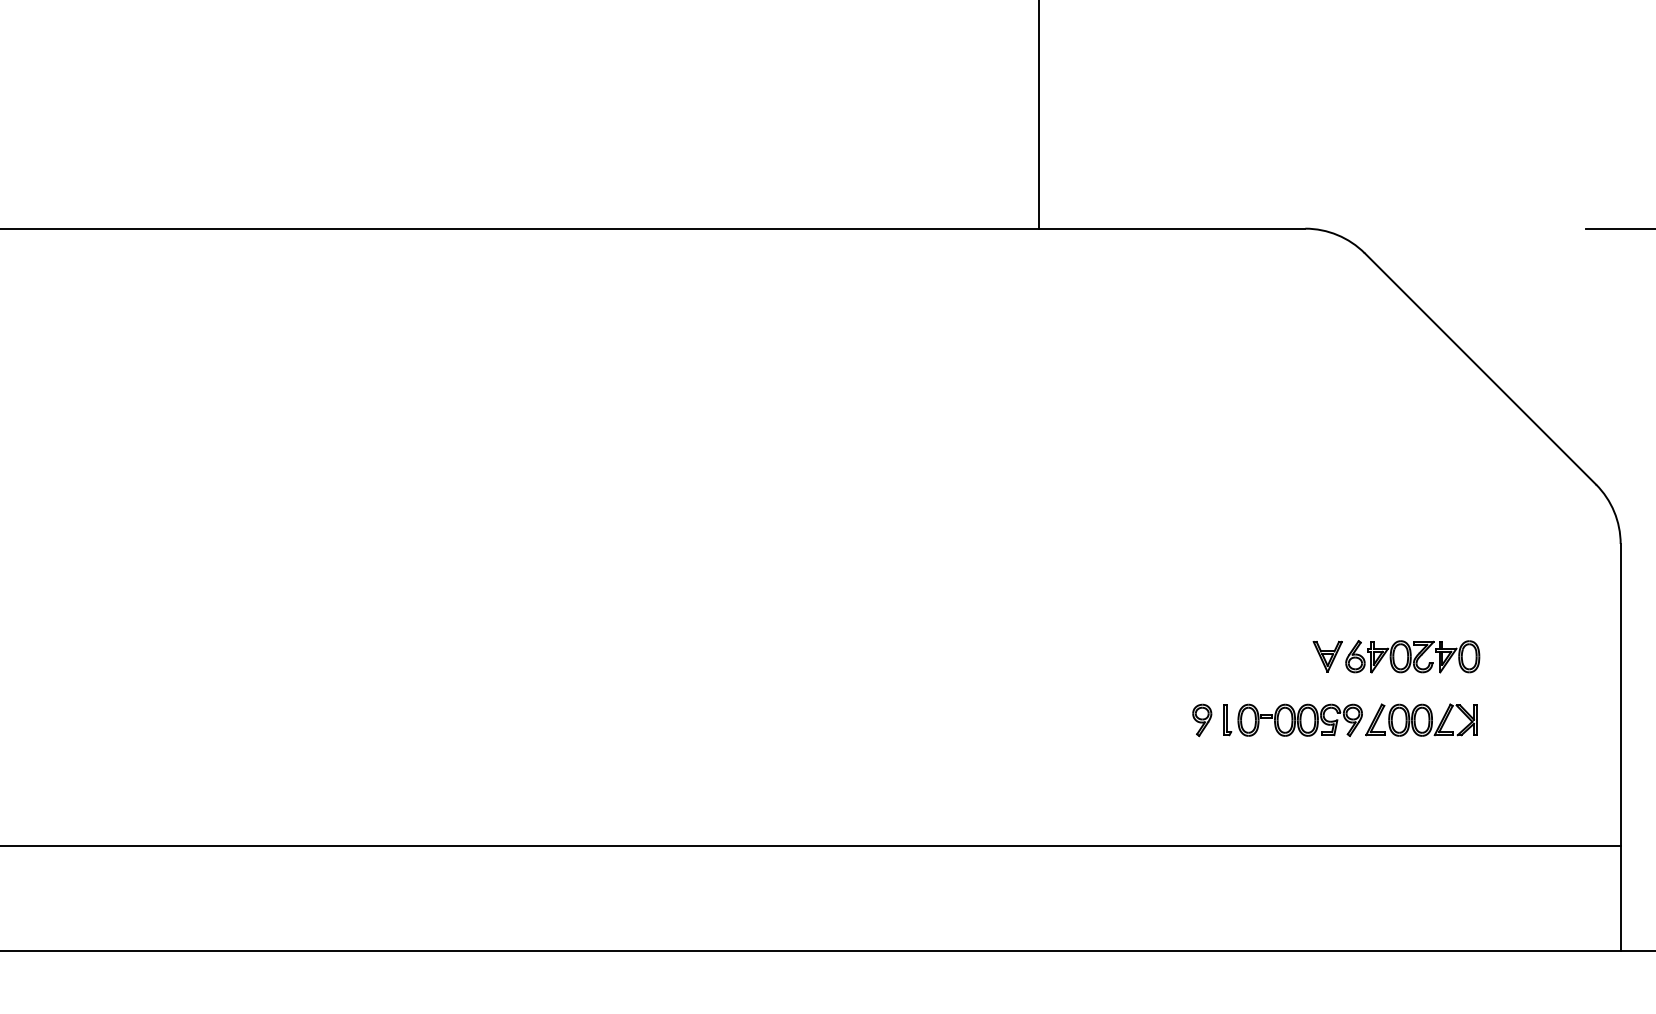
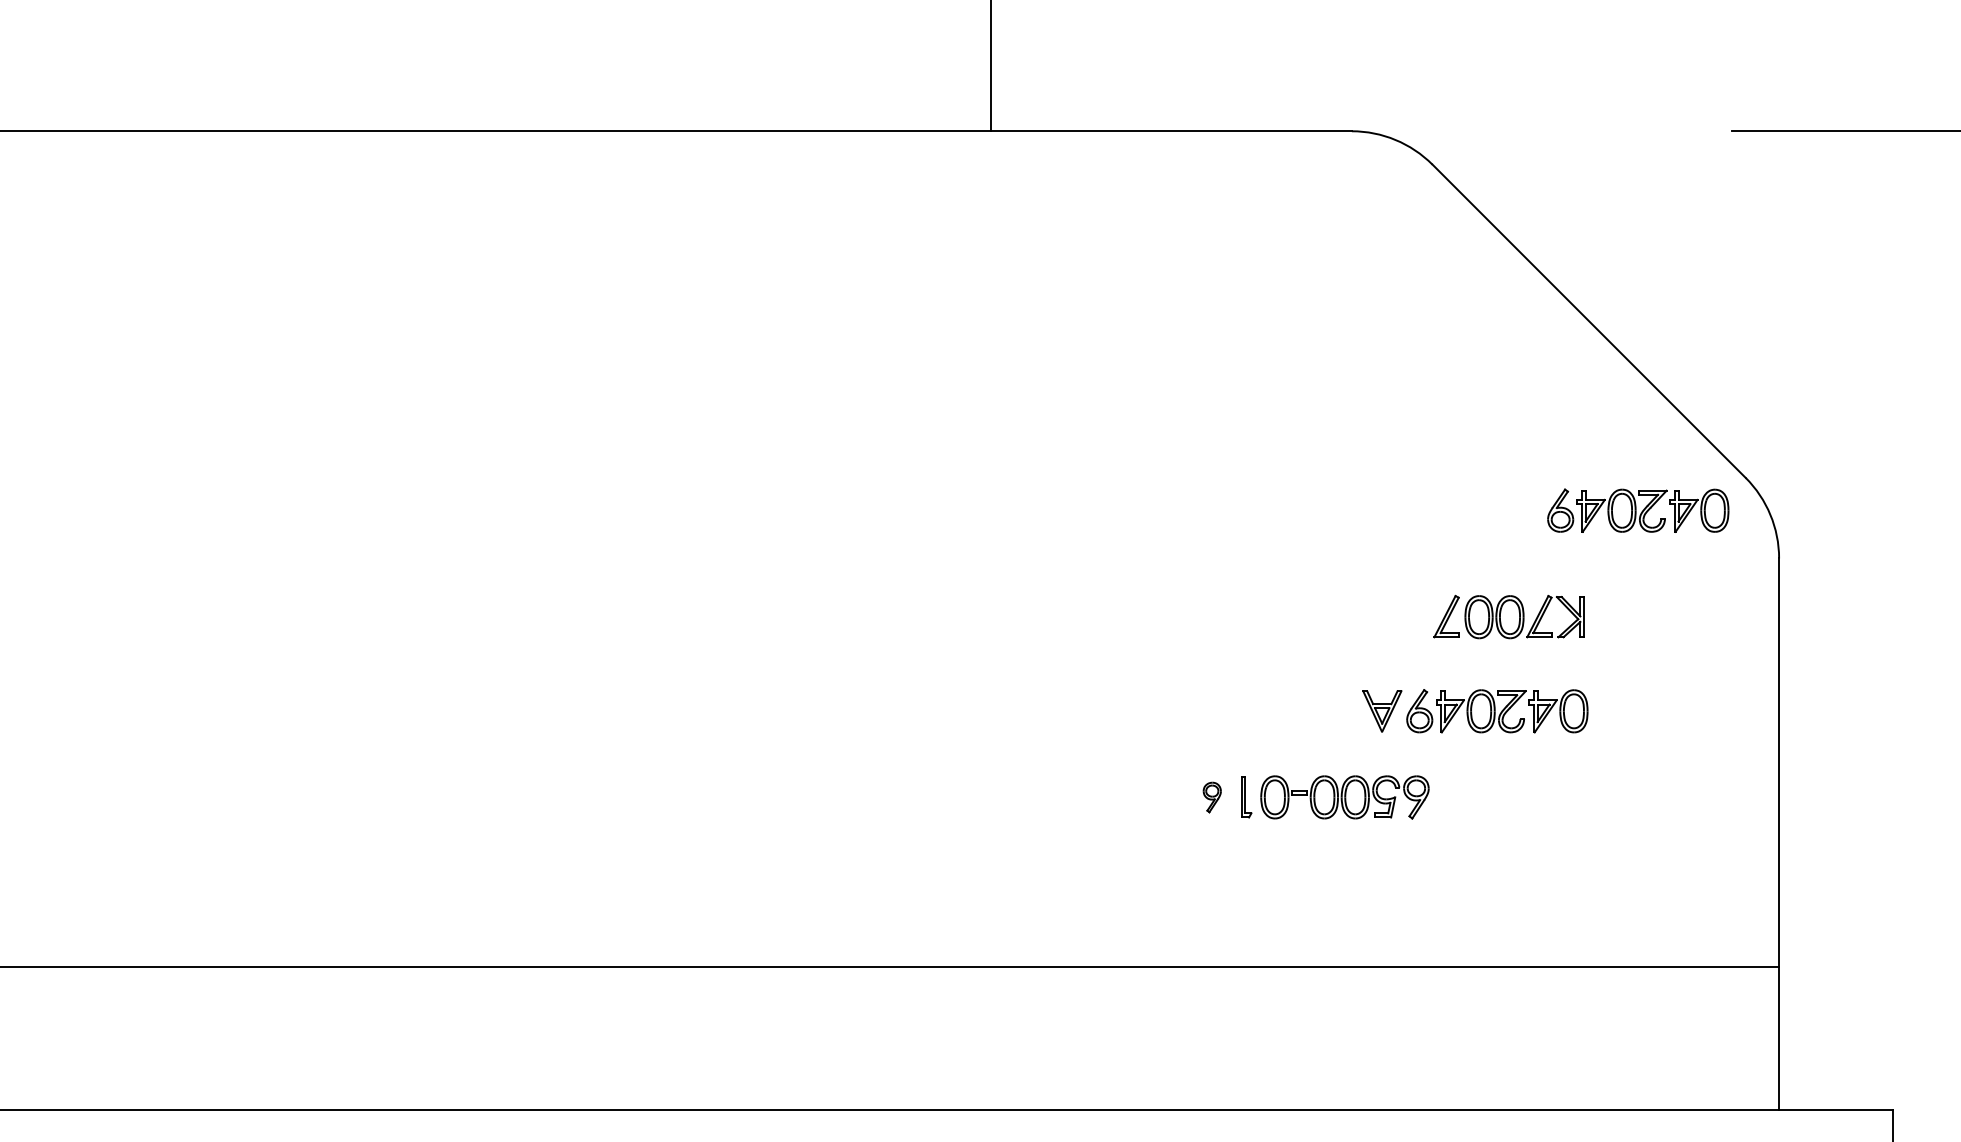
part: (1516, 508) -> (1637, 510), added
part: (1421, 719) -> (1509, 616), moved
part: (1202, 720) -> (1212, 797), size x0.7

